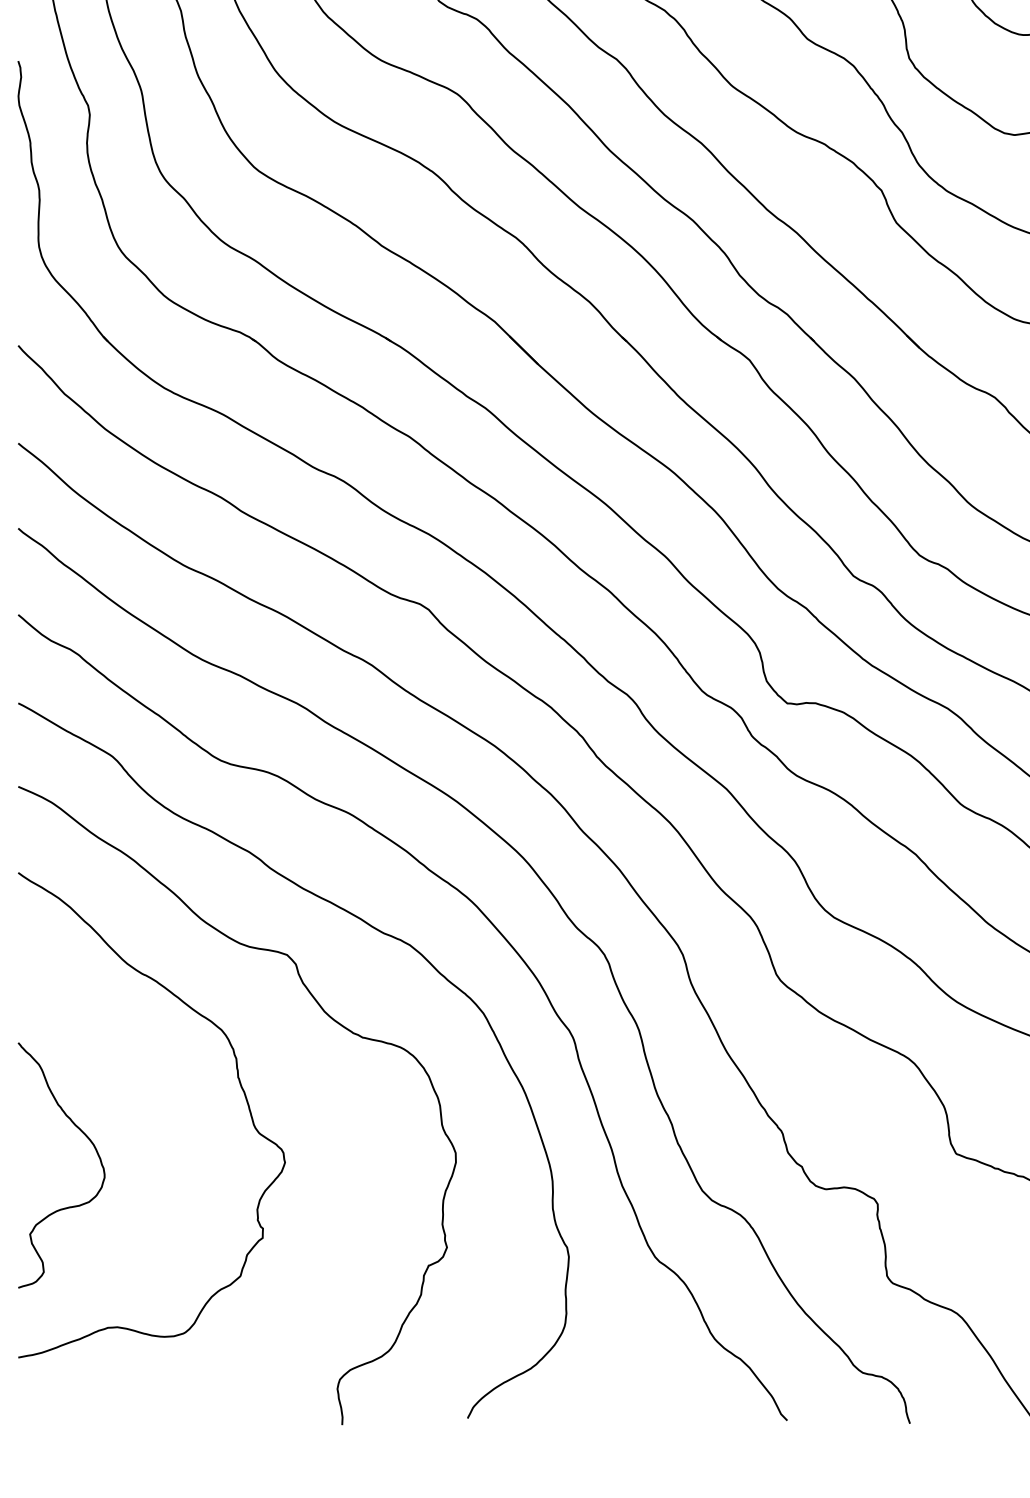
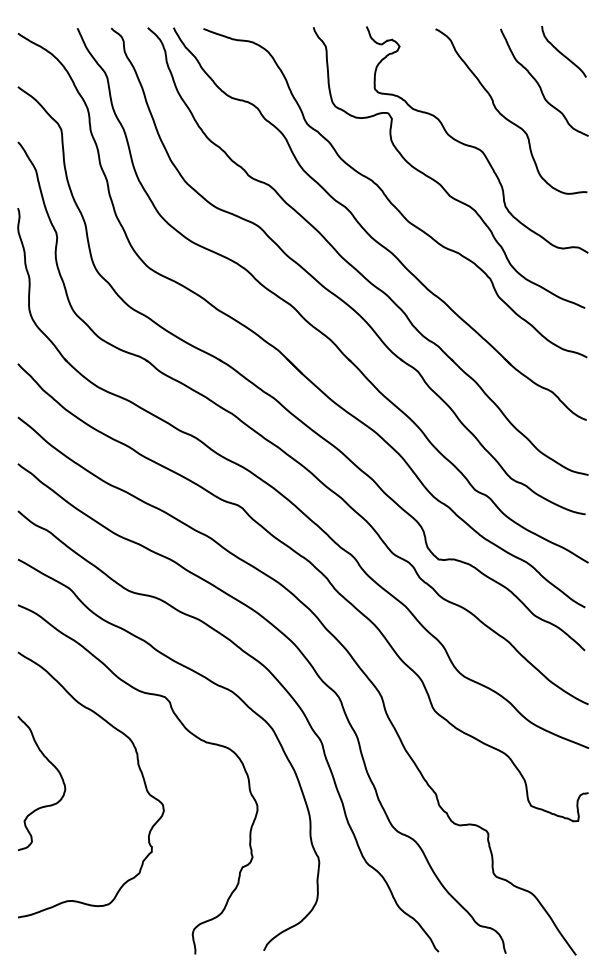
curve: (88, 1141) -> (56, 770), moved

